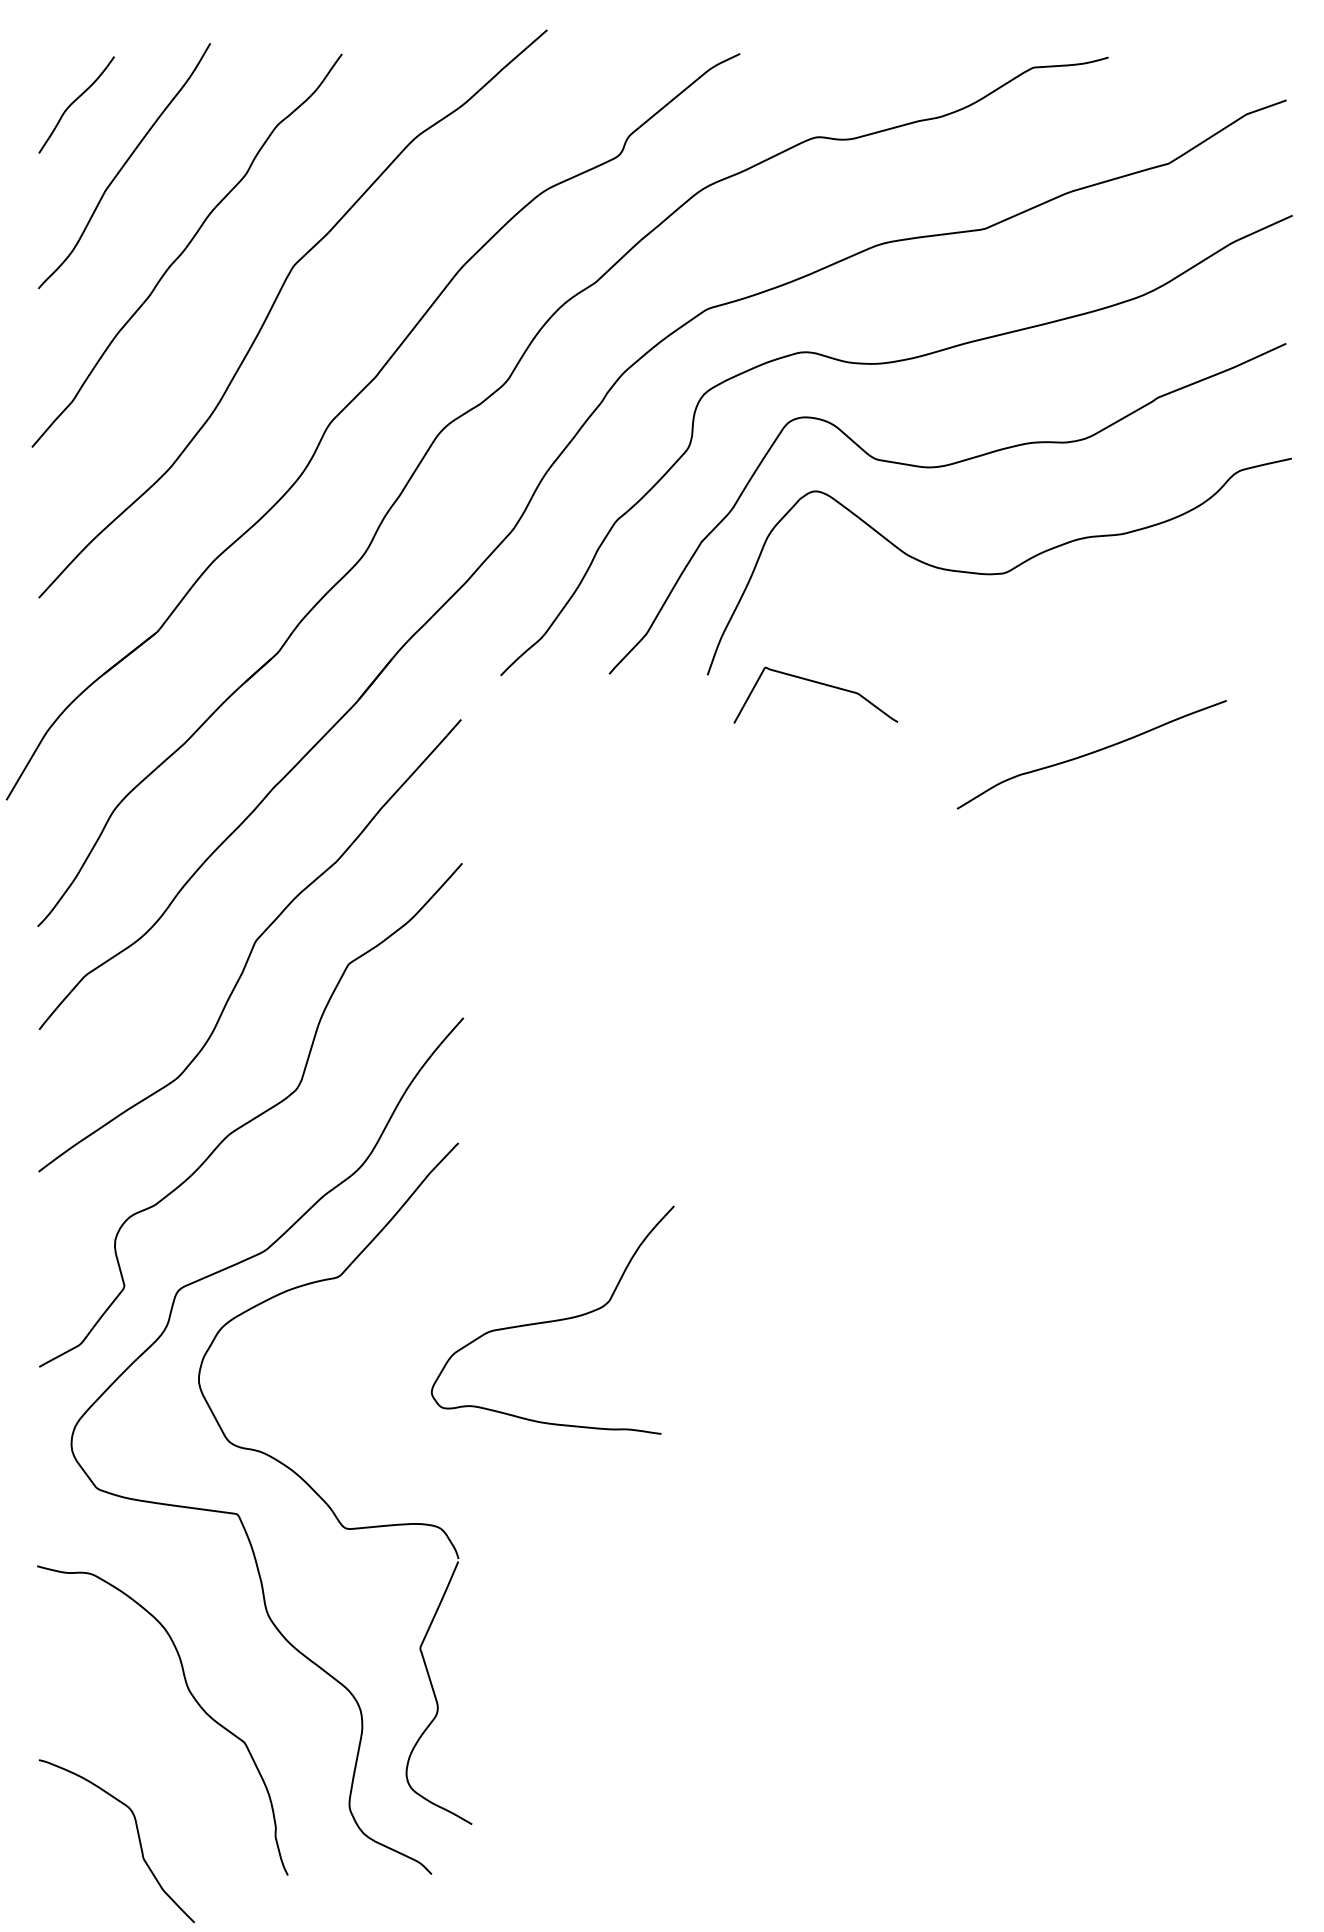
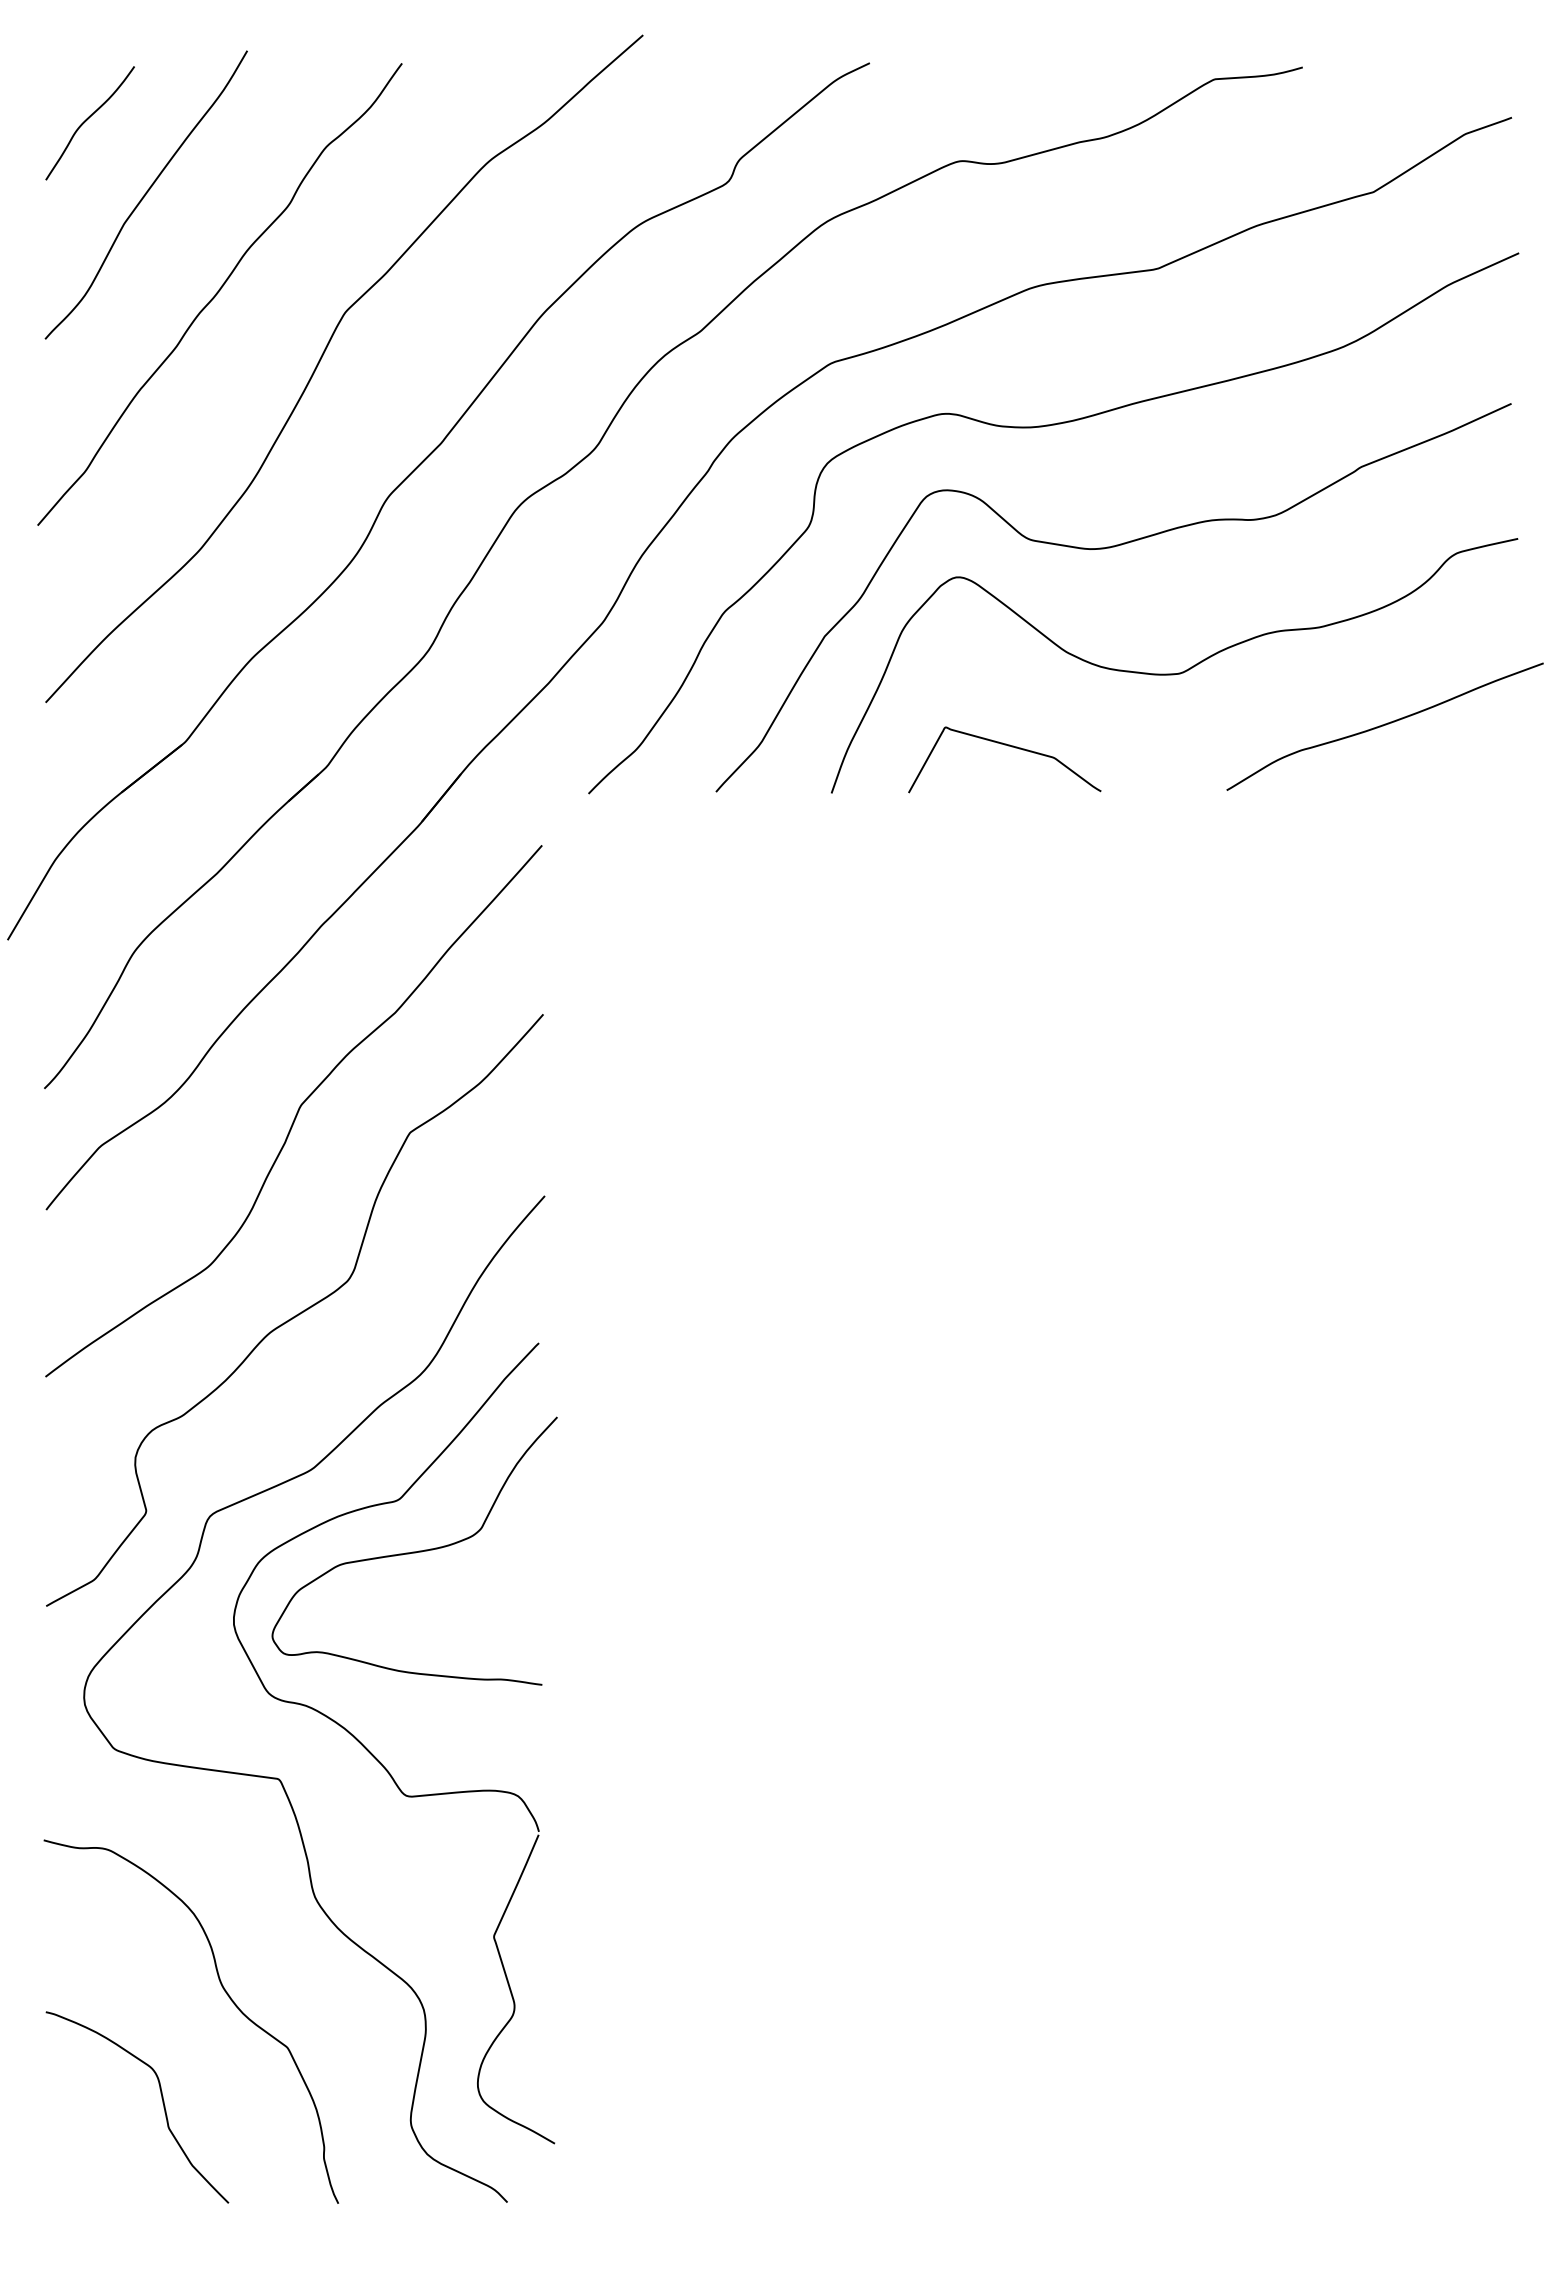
curve: (819, 683) -> (1008, 746), moved
curve: (1091, 753) -> (1384, 725), moved
curve: (552, 1320) -> (414, 1551), moved
curve: (138, 1837) -> (162, 2103), moved

